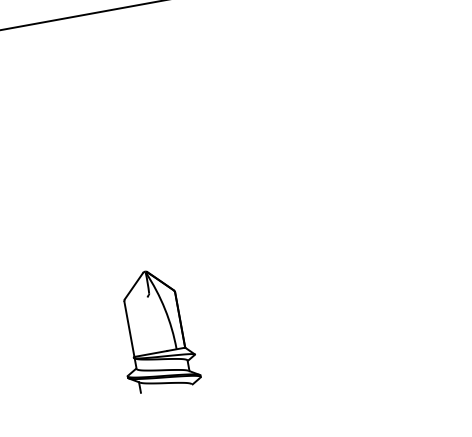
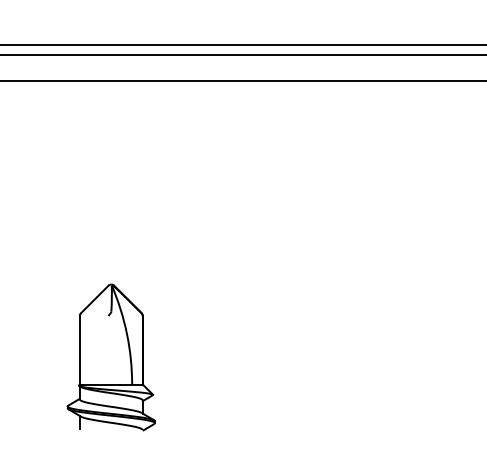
part: (155, 330) -> (110, 357), size x1.43

